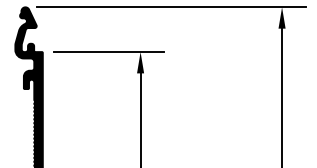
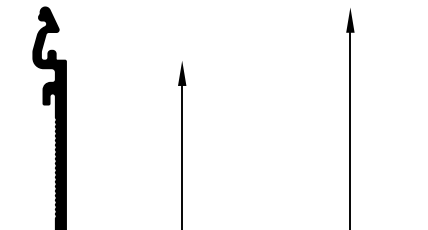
line: (171, 7) -> (218, 7), removed
line: (108, 51) -> (144, 60), removed

